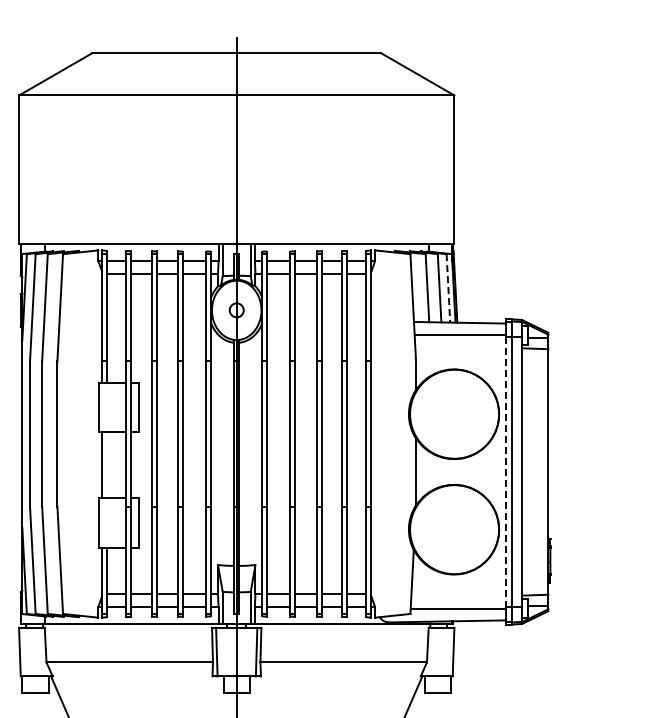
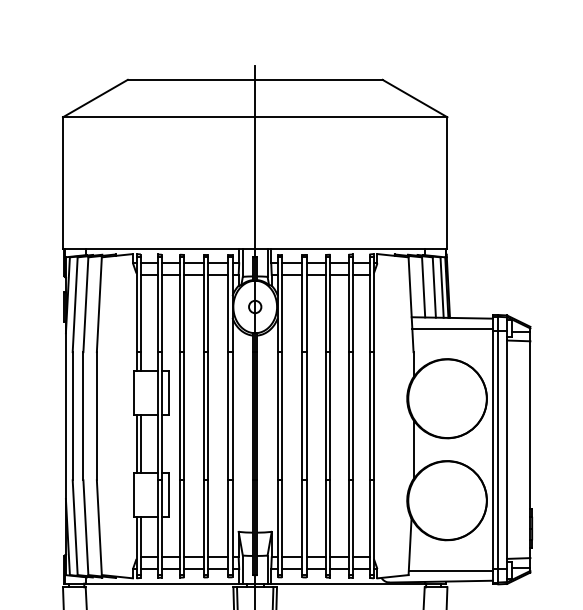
line: (448, 288) -> (442, 287), dashed -> solid
line: (107, 465) -> (141, 443), added
line: (505, 471) -> (492, 449), dashed -> solid

